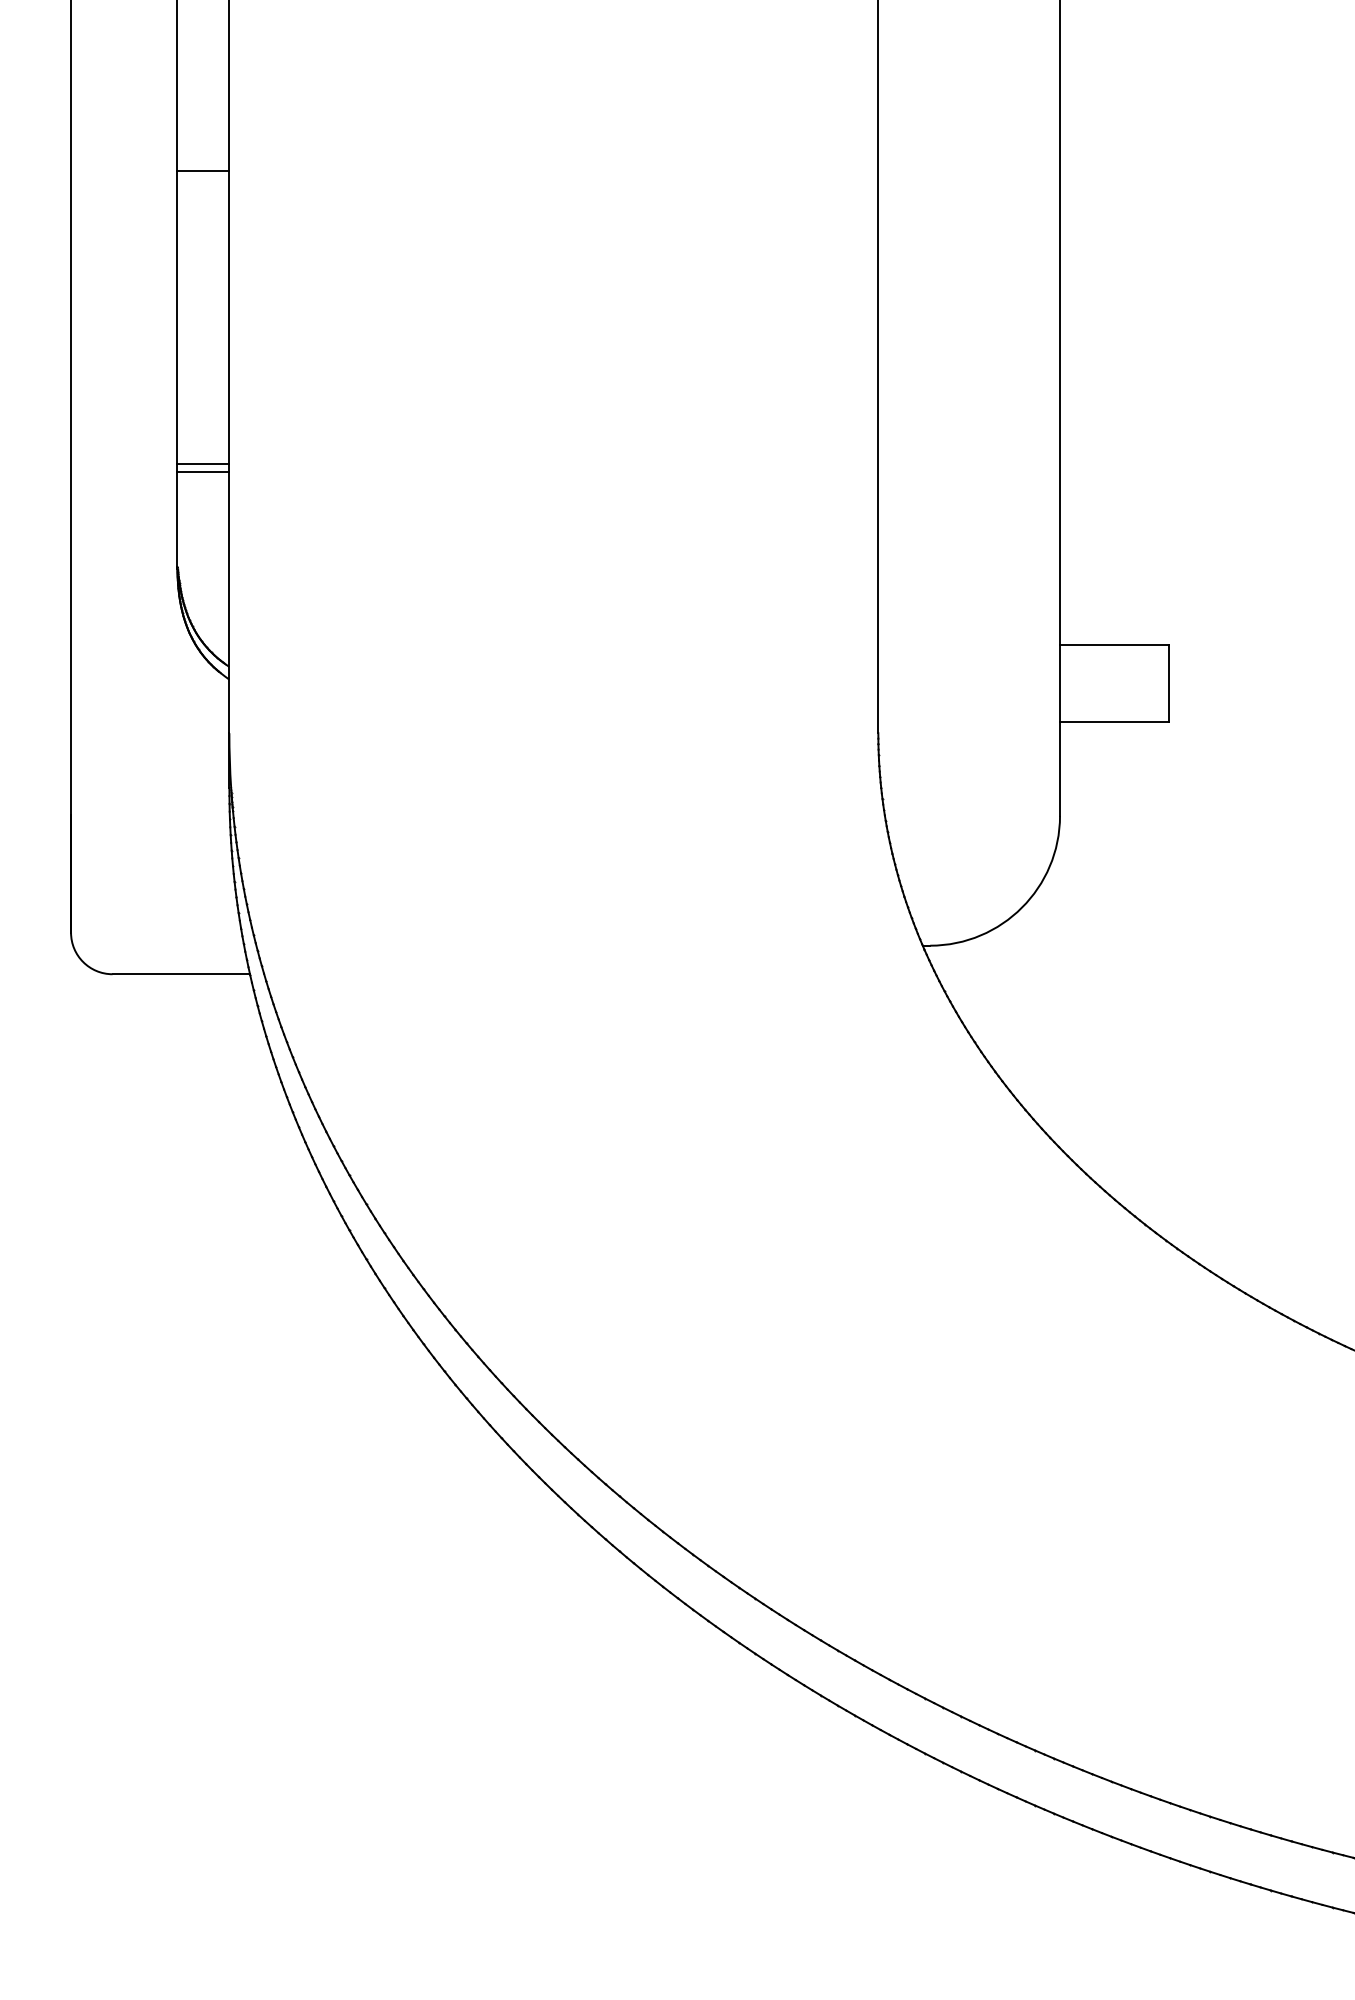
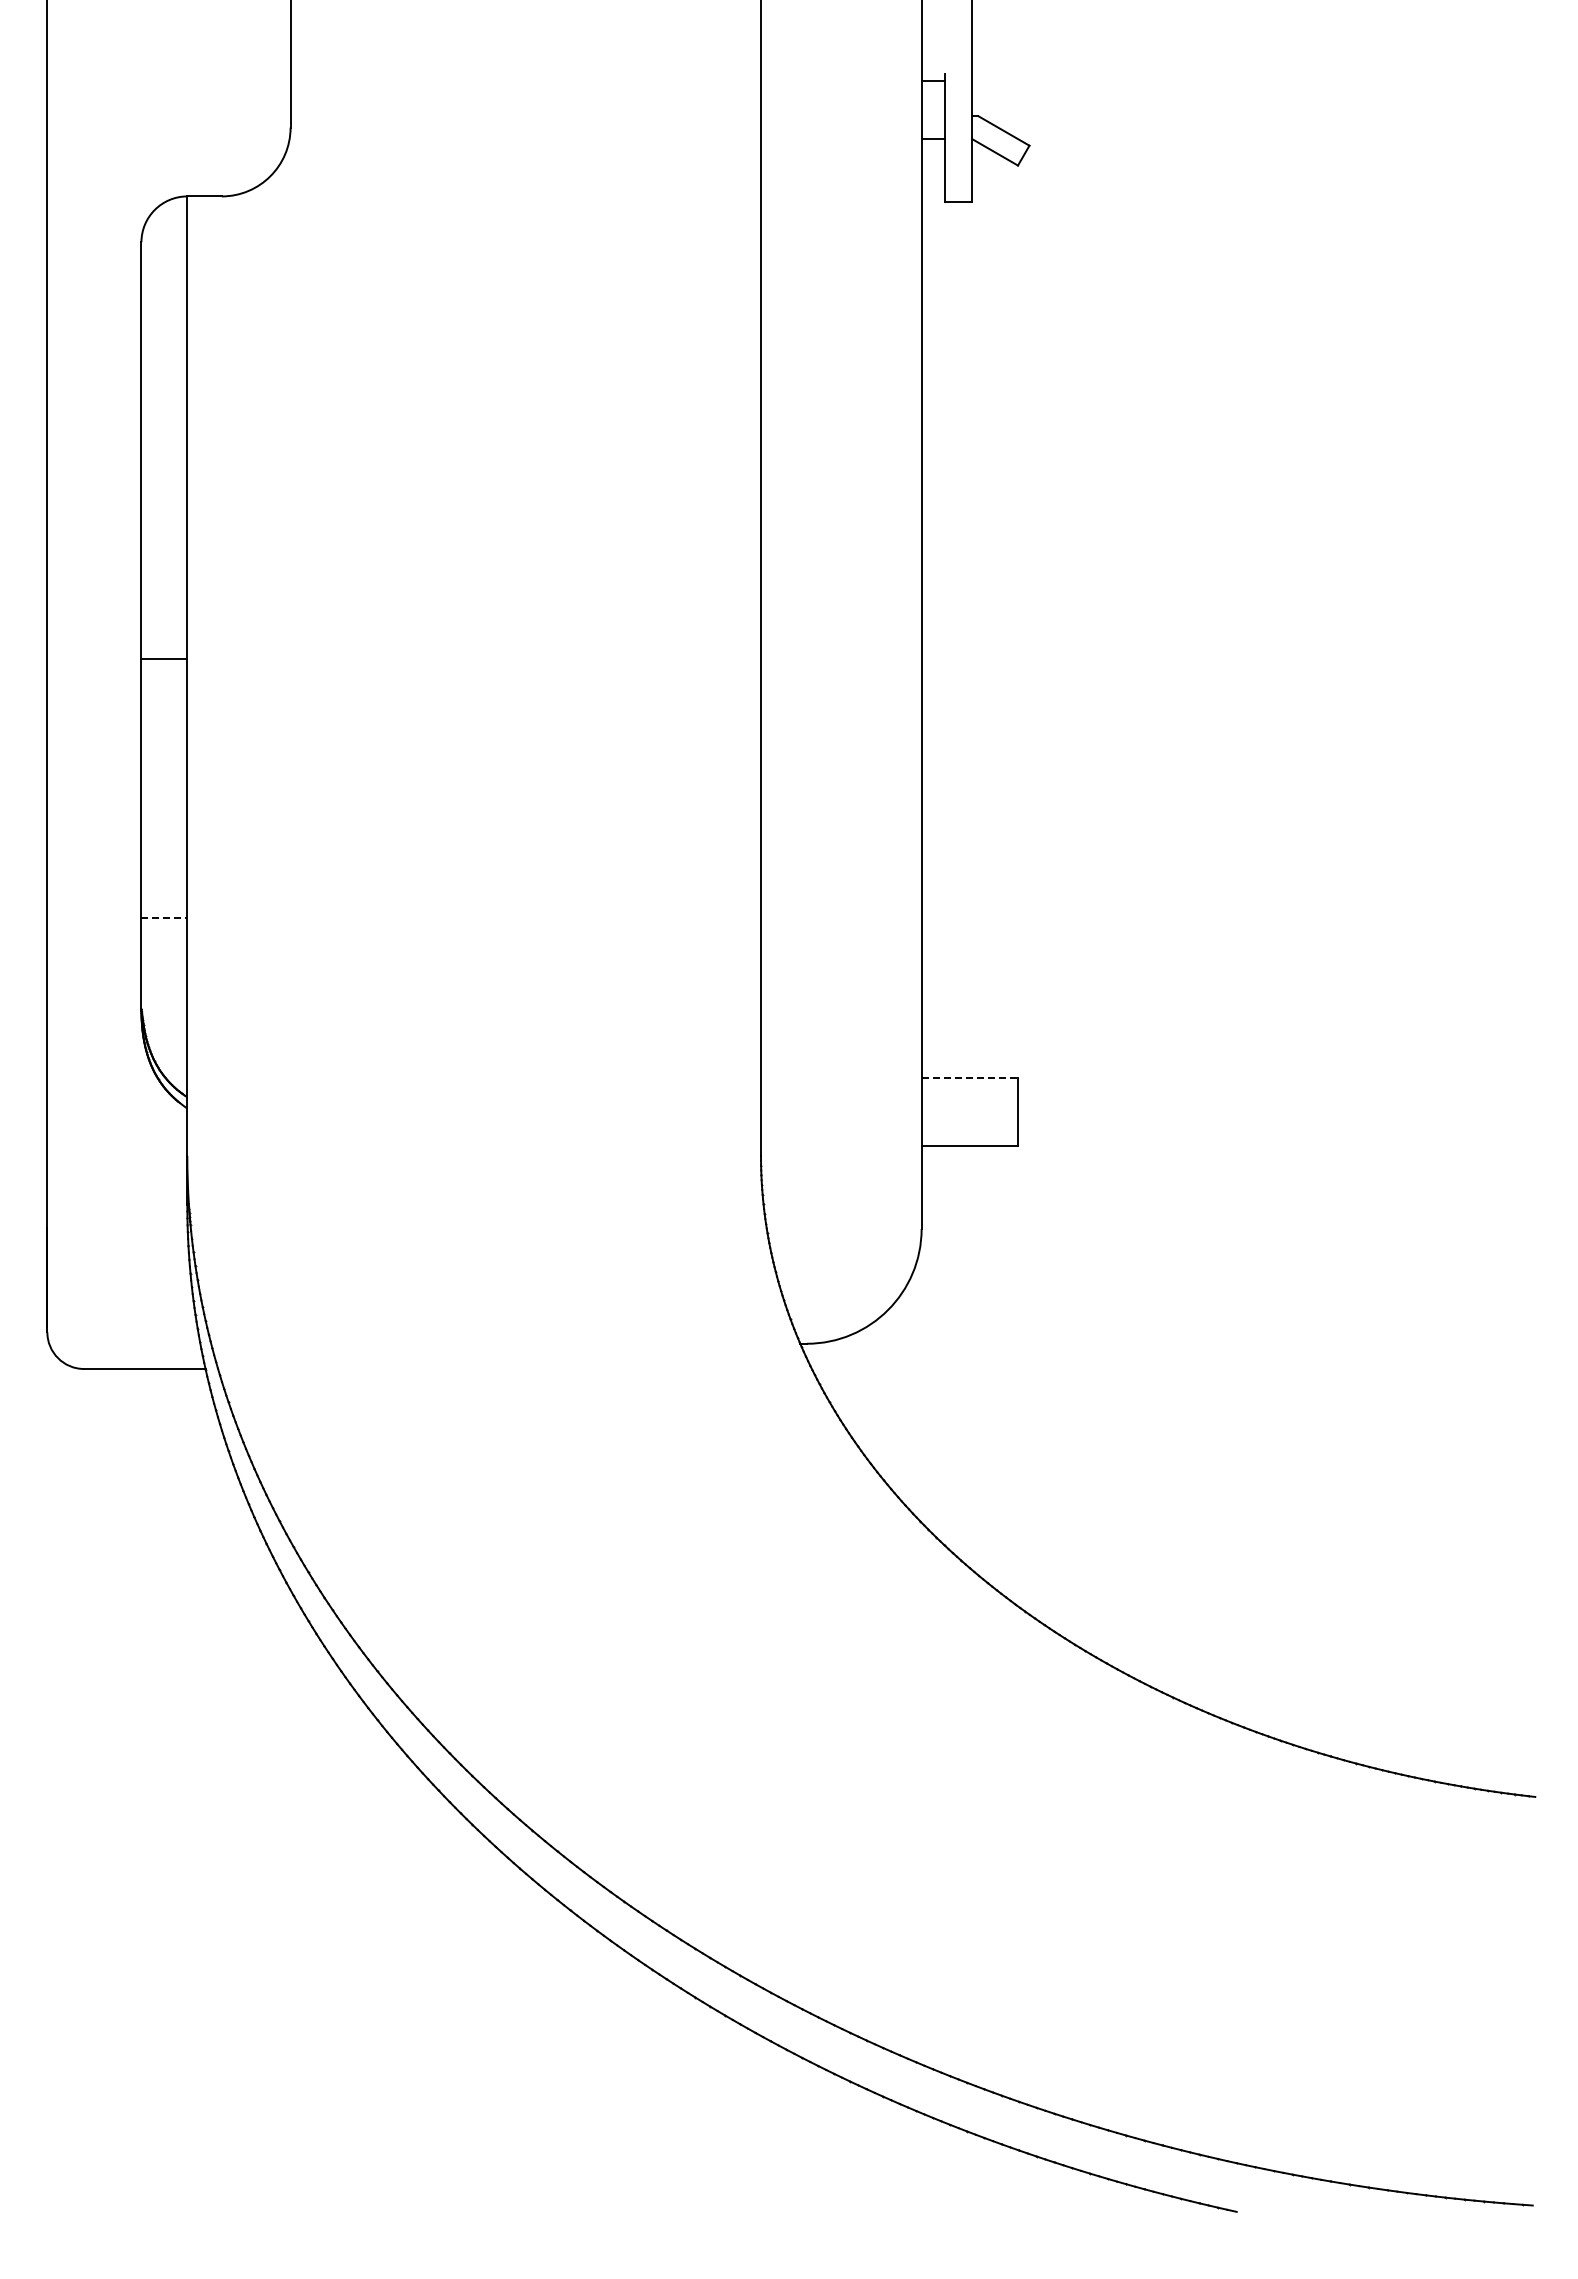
line: (203, 463) -> (164, 917), solid -> dashed
line: (203, 471) -> (164, 924), removed
line: (1115, 644) -> (970, 1077), solid -> dashed

